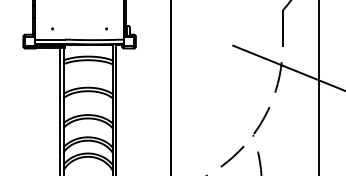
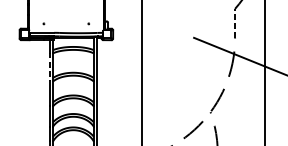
line: (282, 28) -> (234, 23), solid -> dashed
line: (59, 81) -> (49, 67), solid -> dashed

